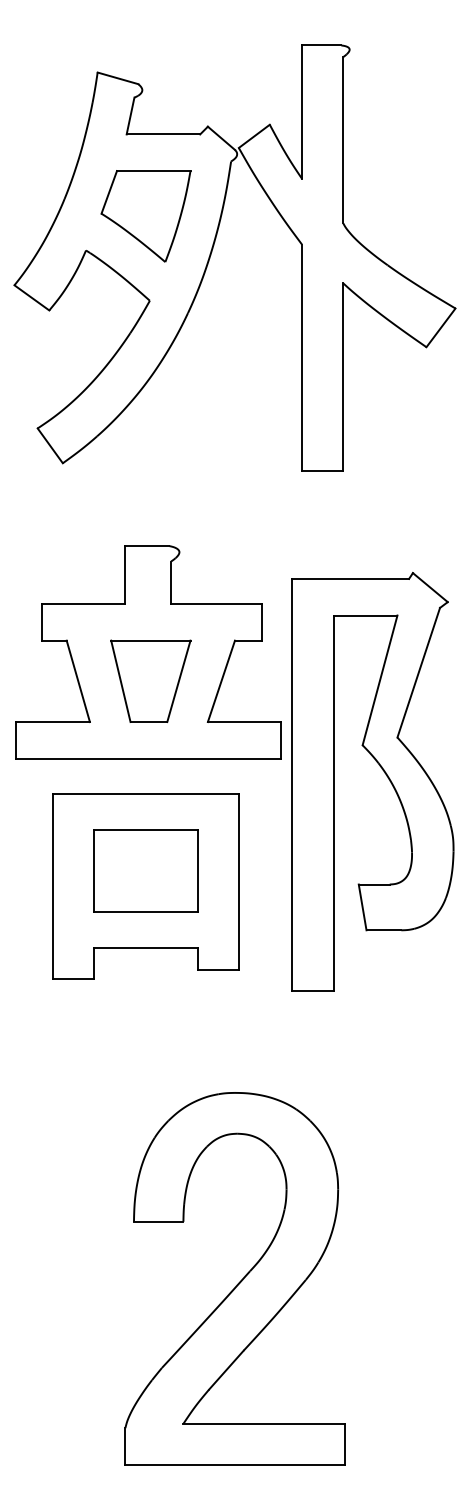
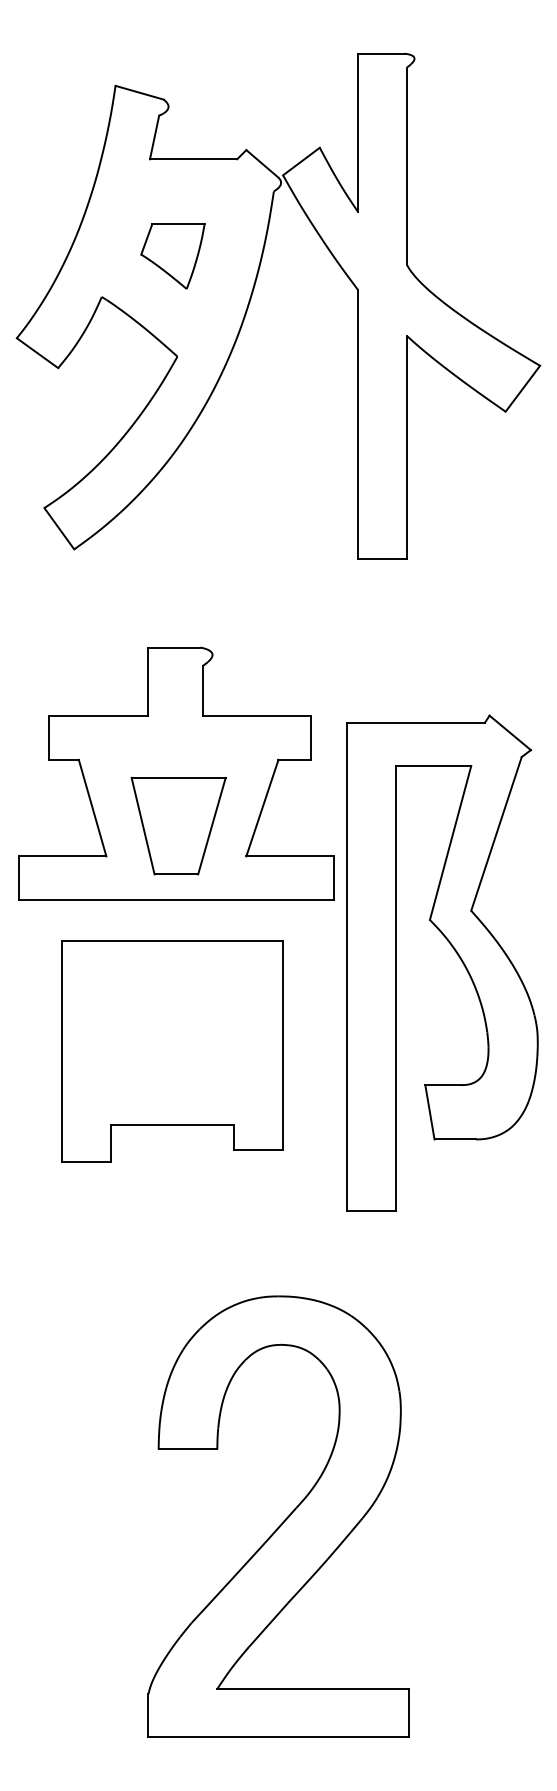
part: (145, 216) -> (172, 256), size x0.6
part: (150, 680) -> (178, 825), moved
part: (384, 772) -> (455, 952), moved
part: (145, 870) -> (172, 1032), removed

